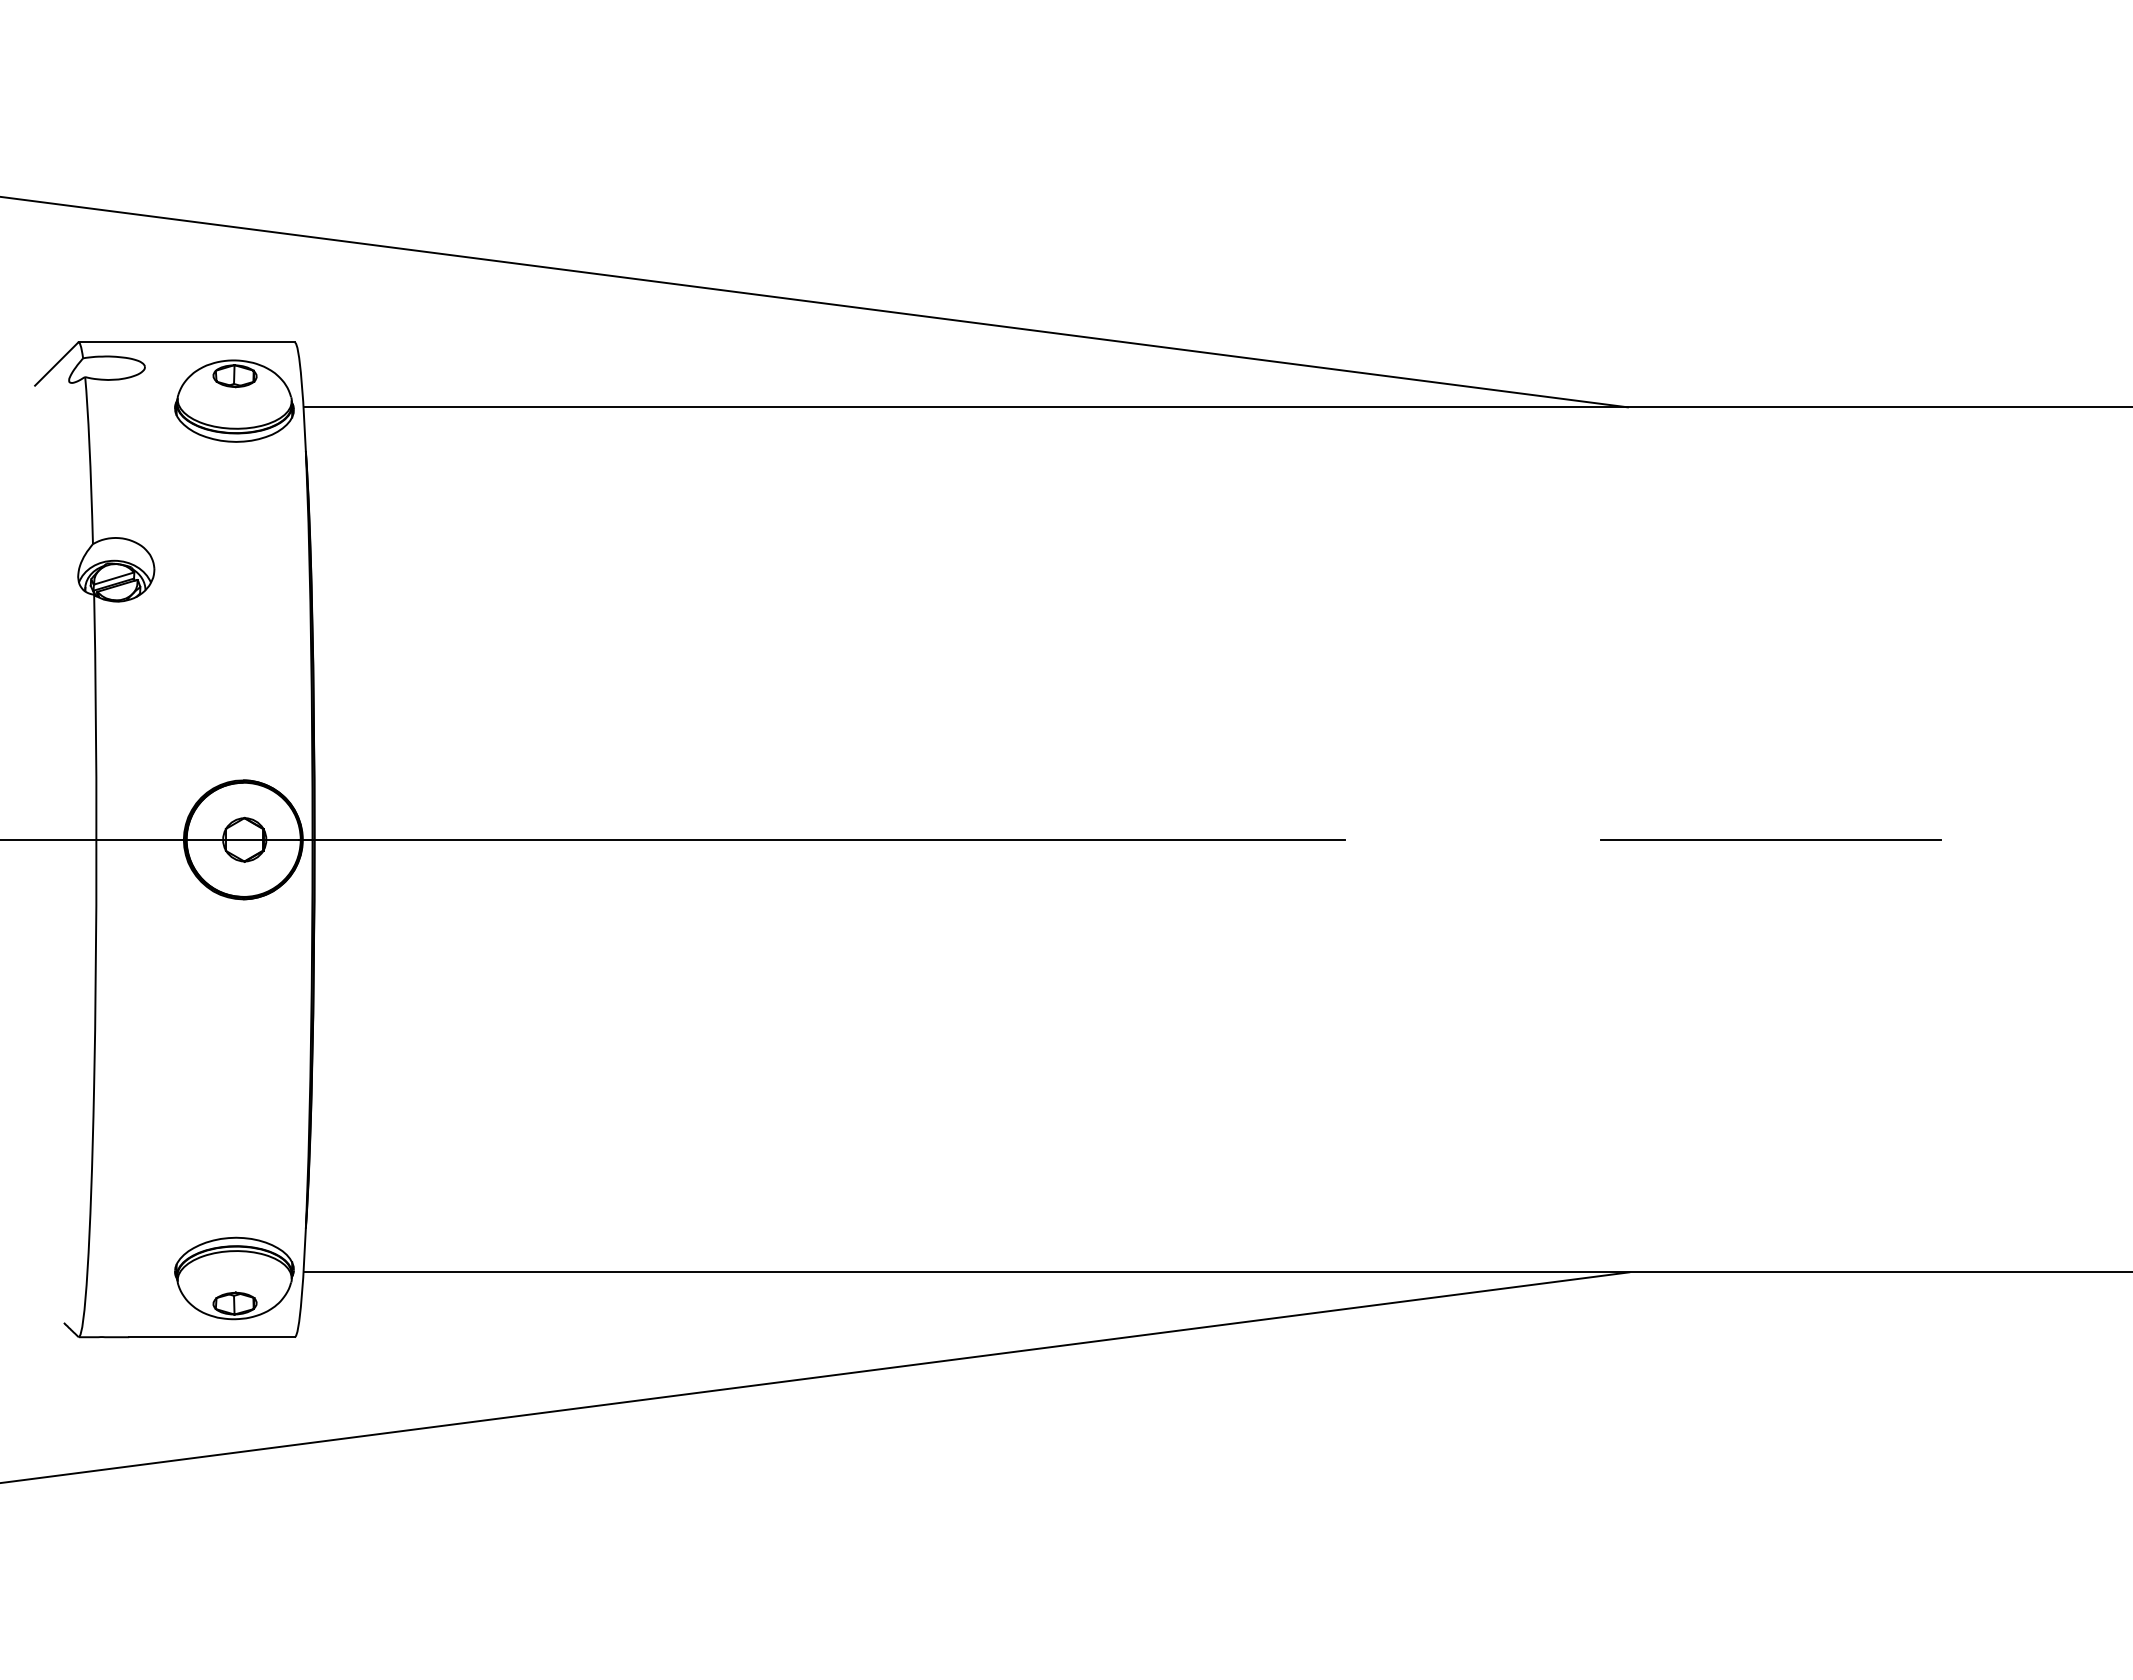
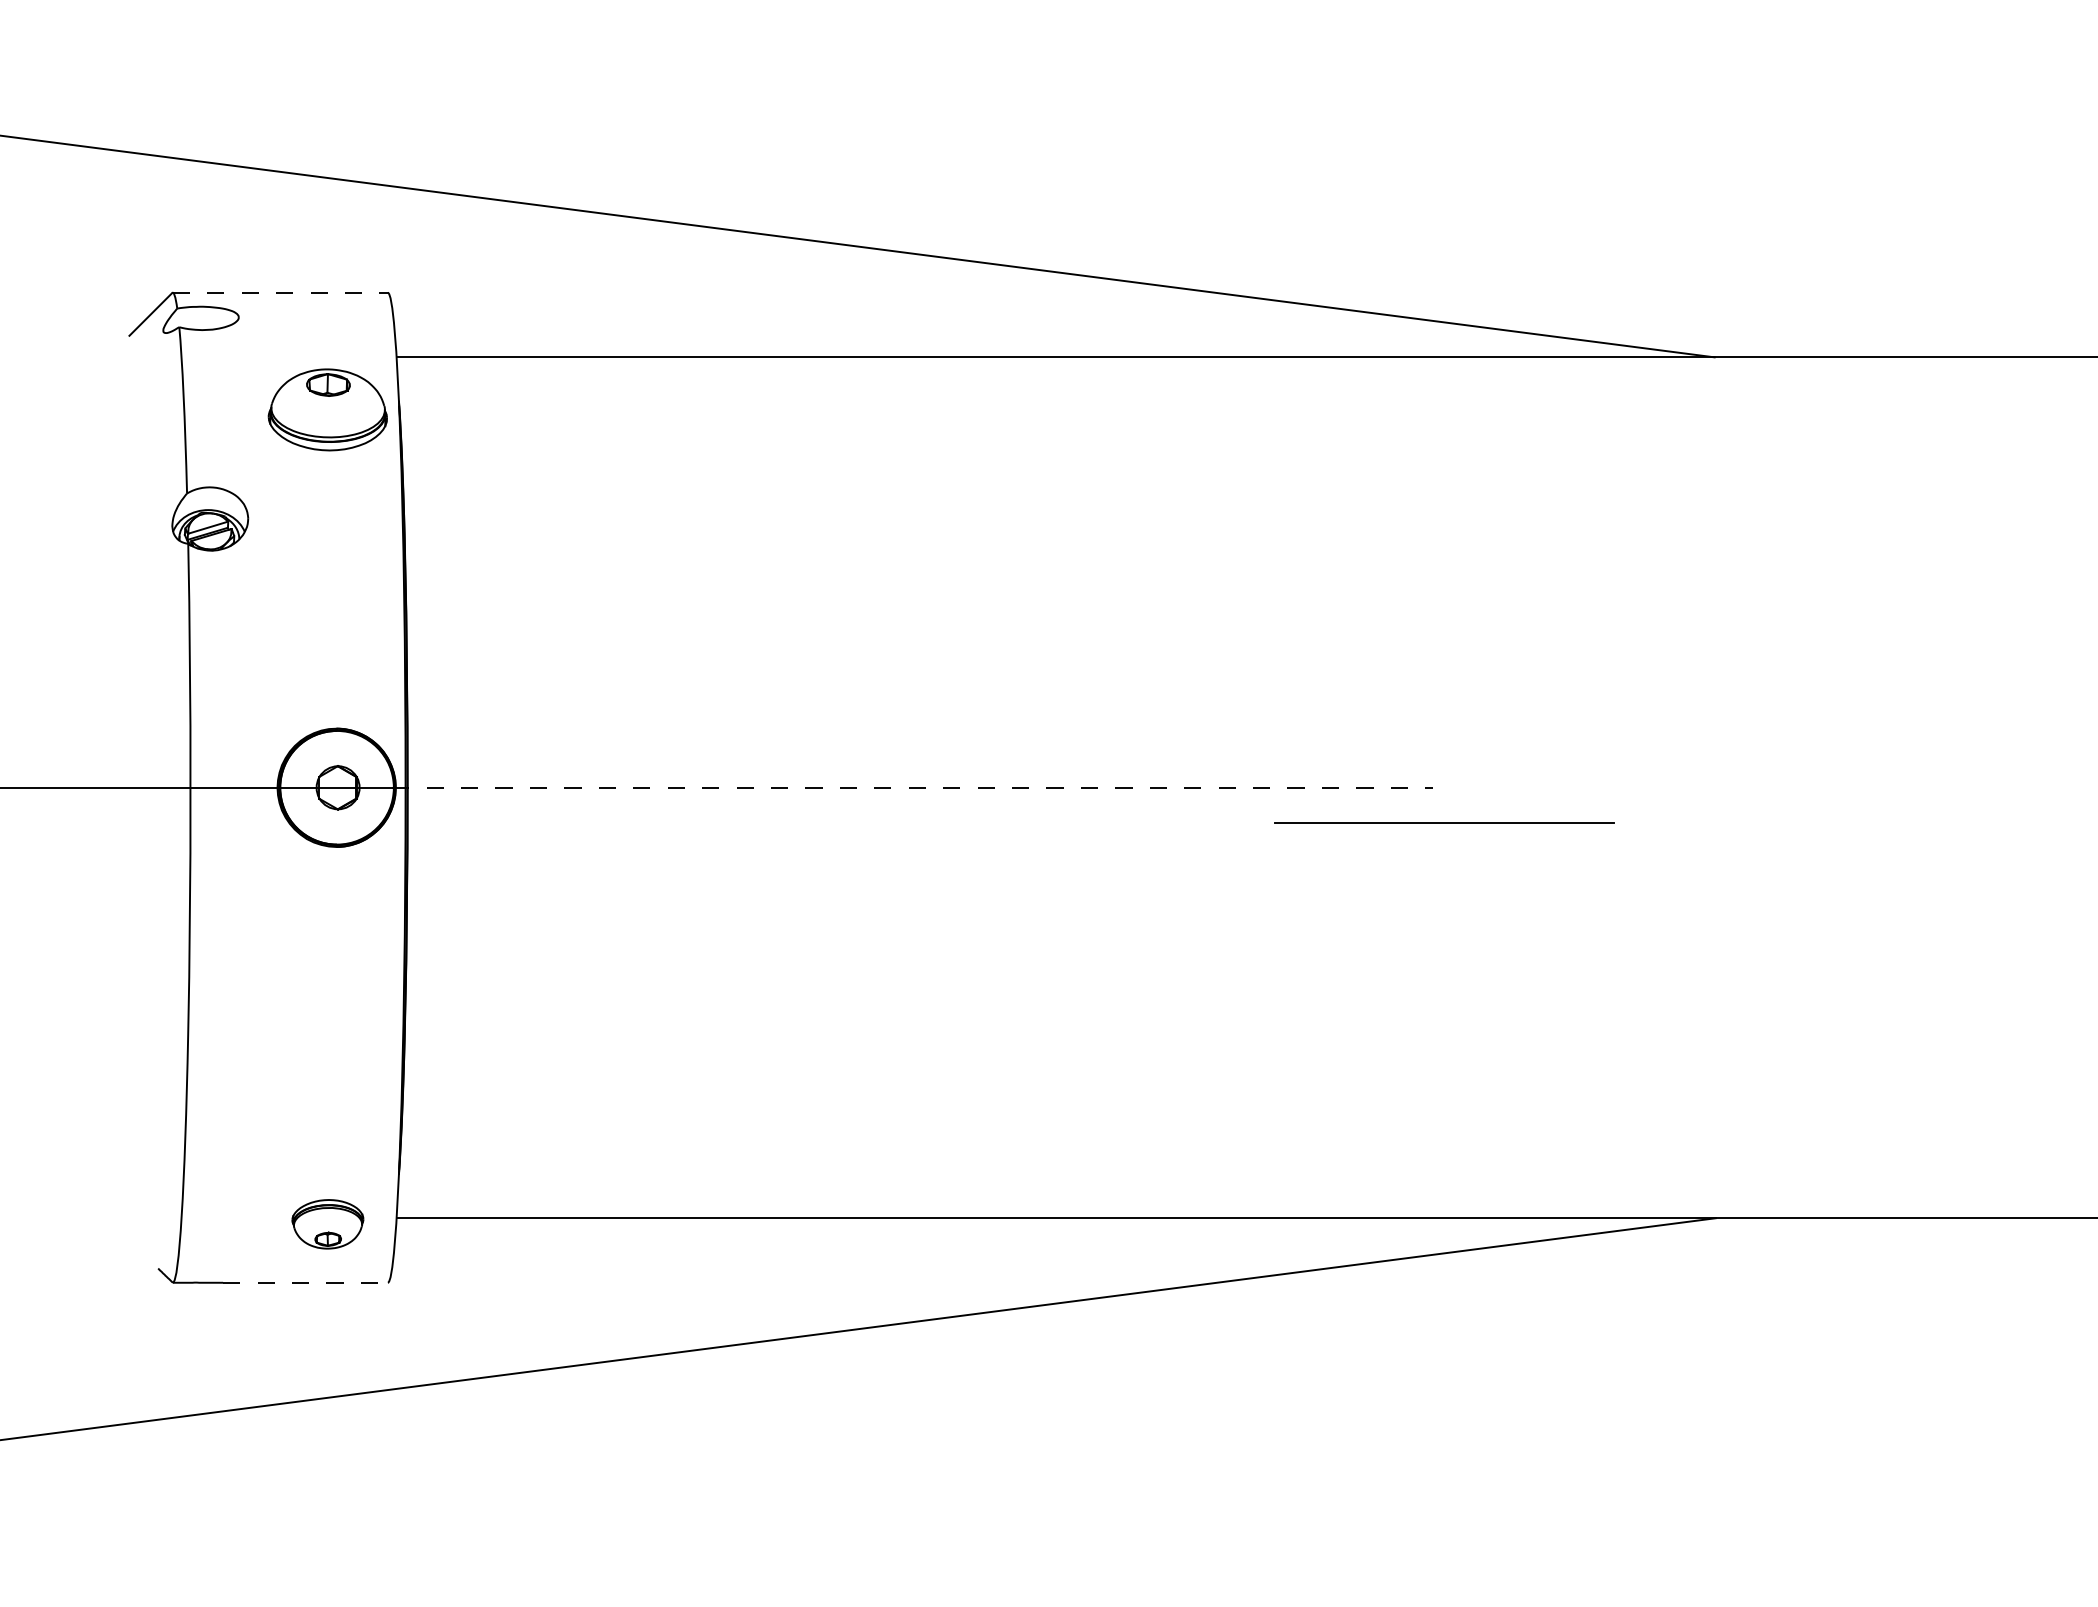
line: (187, 342) -> (281, 292), solid -> dashed
part: (234, 400) -> (327, 409), moved
line: (822, 839) -> (913, 787), solid -> dashed
line: (1770, 839) -> (1443, 822), moved
part: (234, 1278) -> (327, 1224), size x0.6
line: (211, 1337) -> (305, 1283), solid -> dashed

